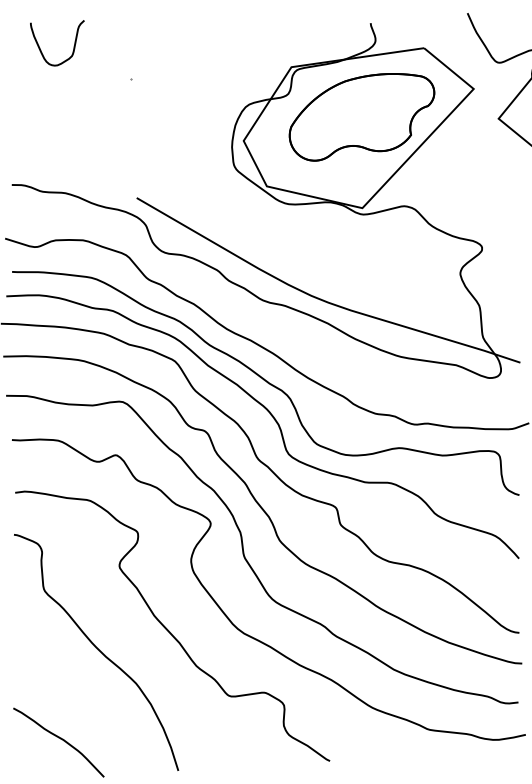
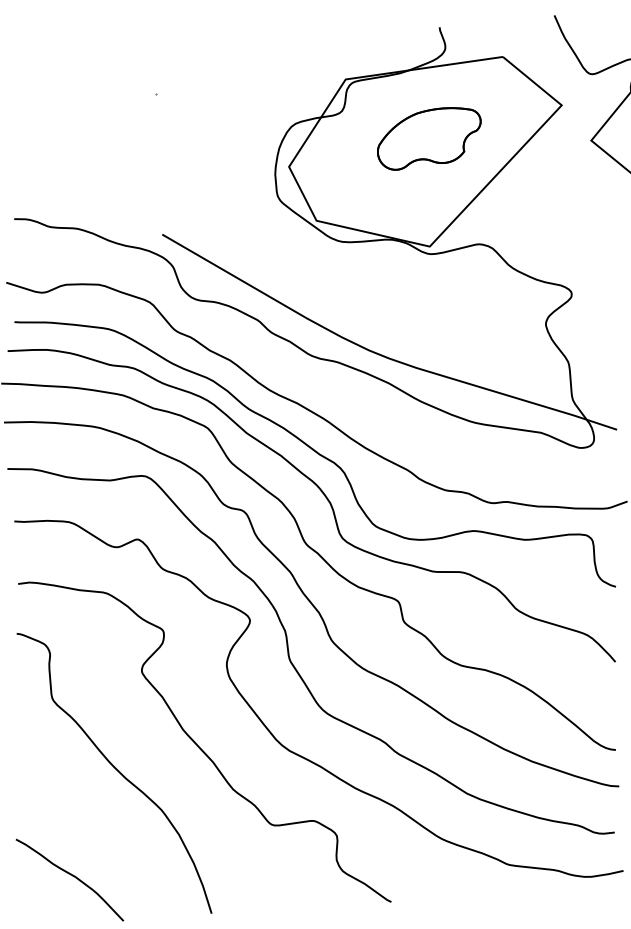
curve: (73, 46) -> (87, 54), removed
part: (361, 117) -> (428, 139), size x0.6

